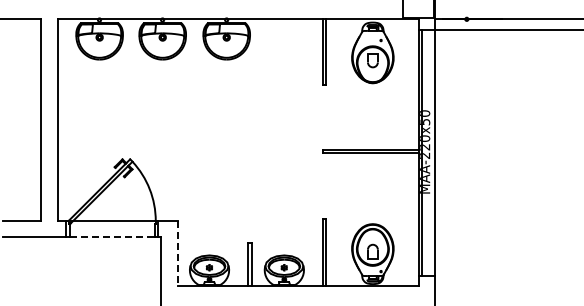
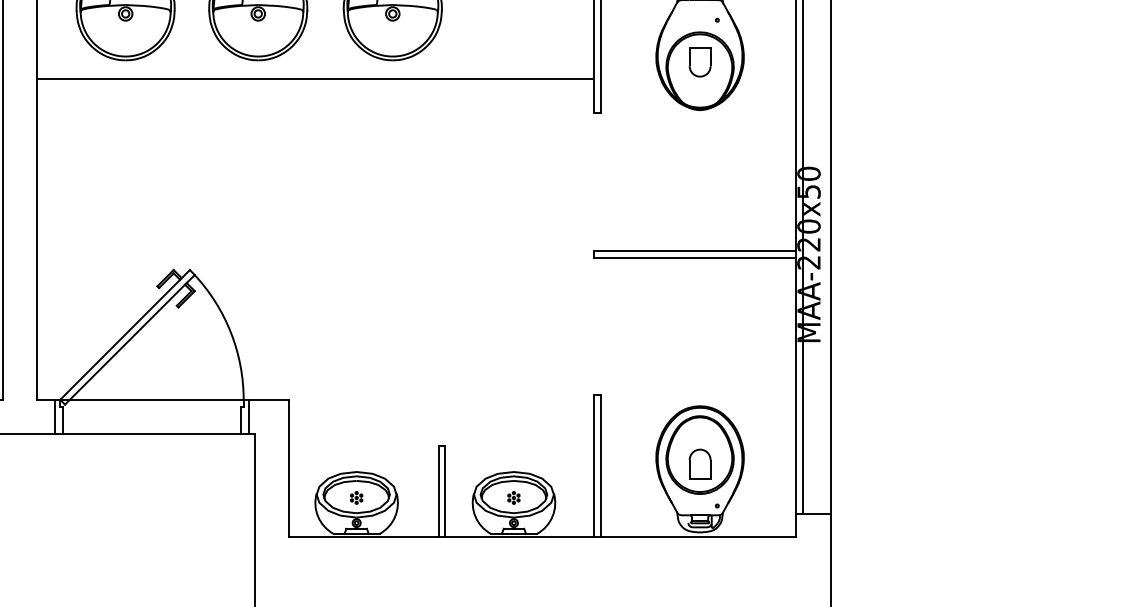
line: (189, 68) -> (314, 79), added
line: (112, 237) -> (152, 434), dashed -> solid
line: (177, 253) -> (289, 467), dashed -> solid

